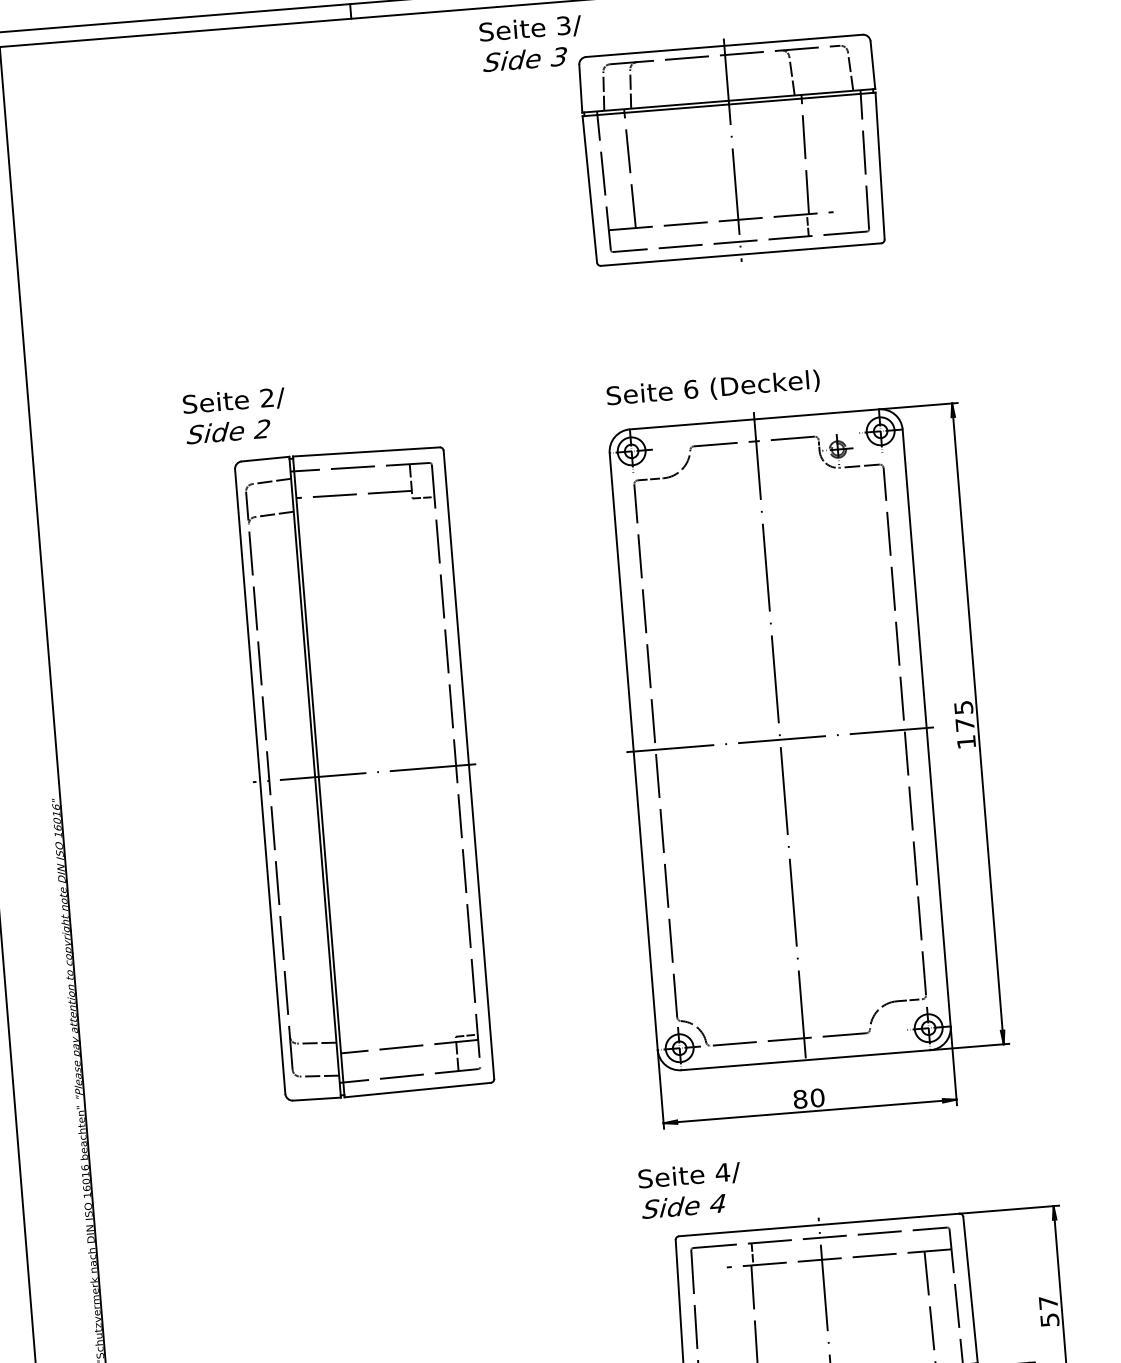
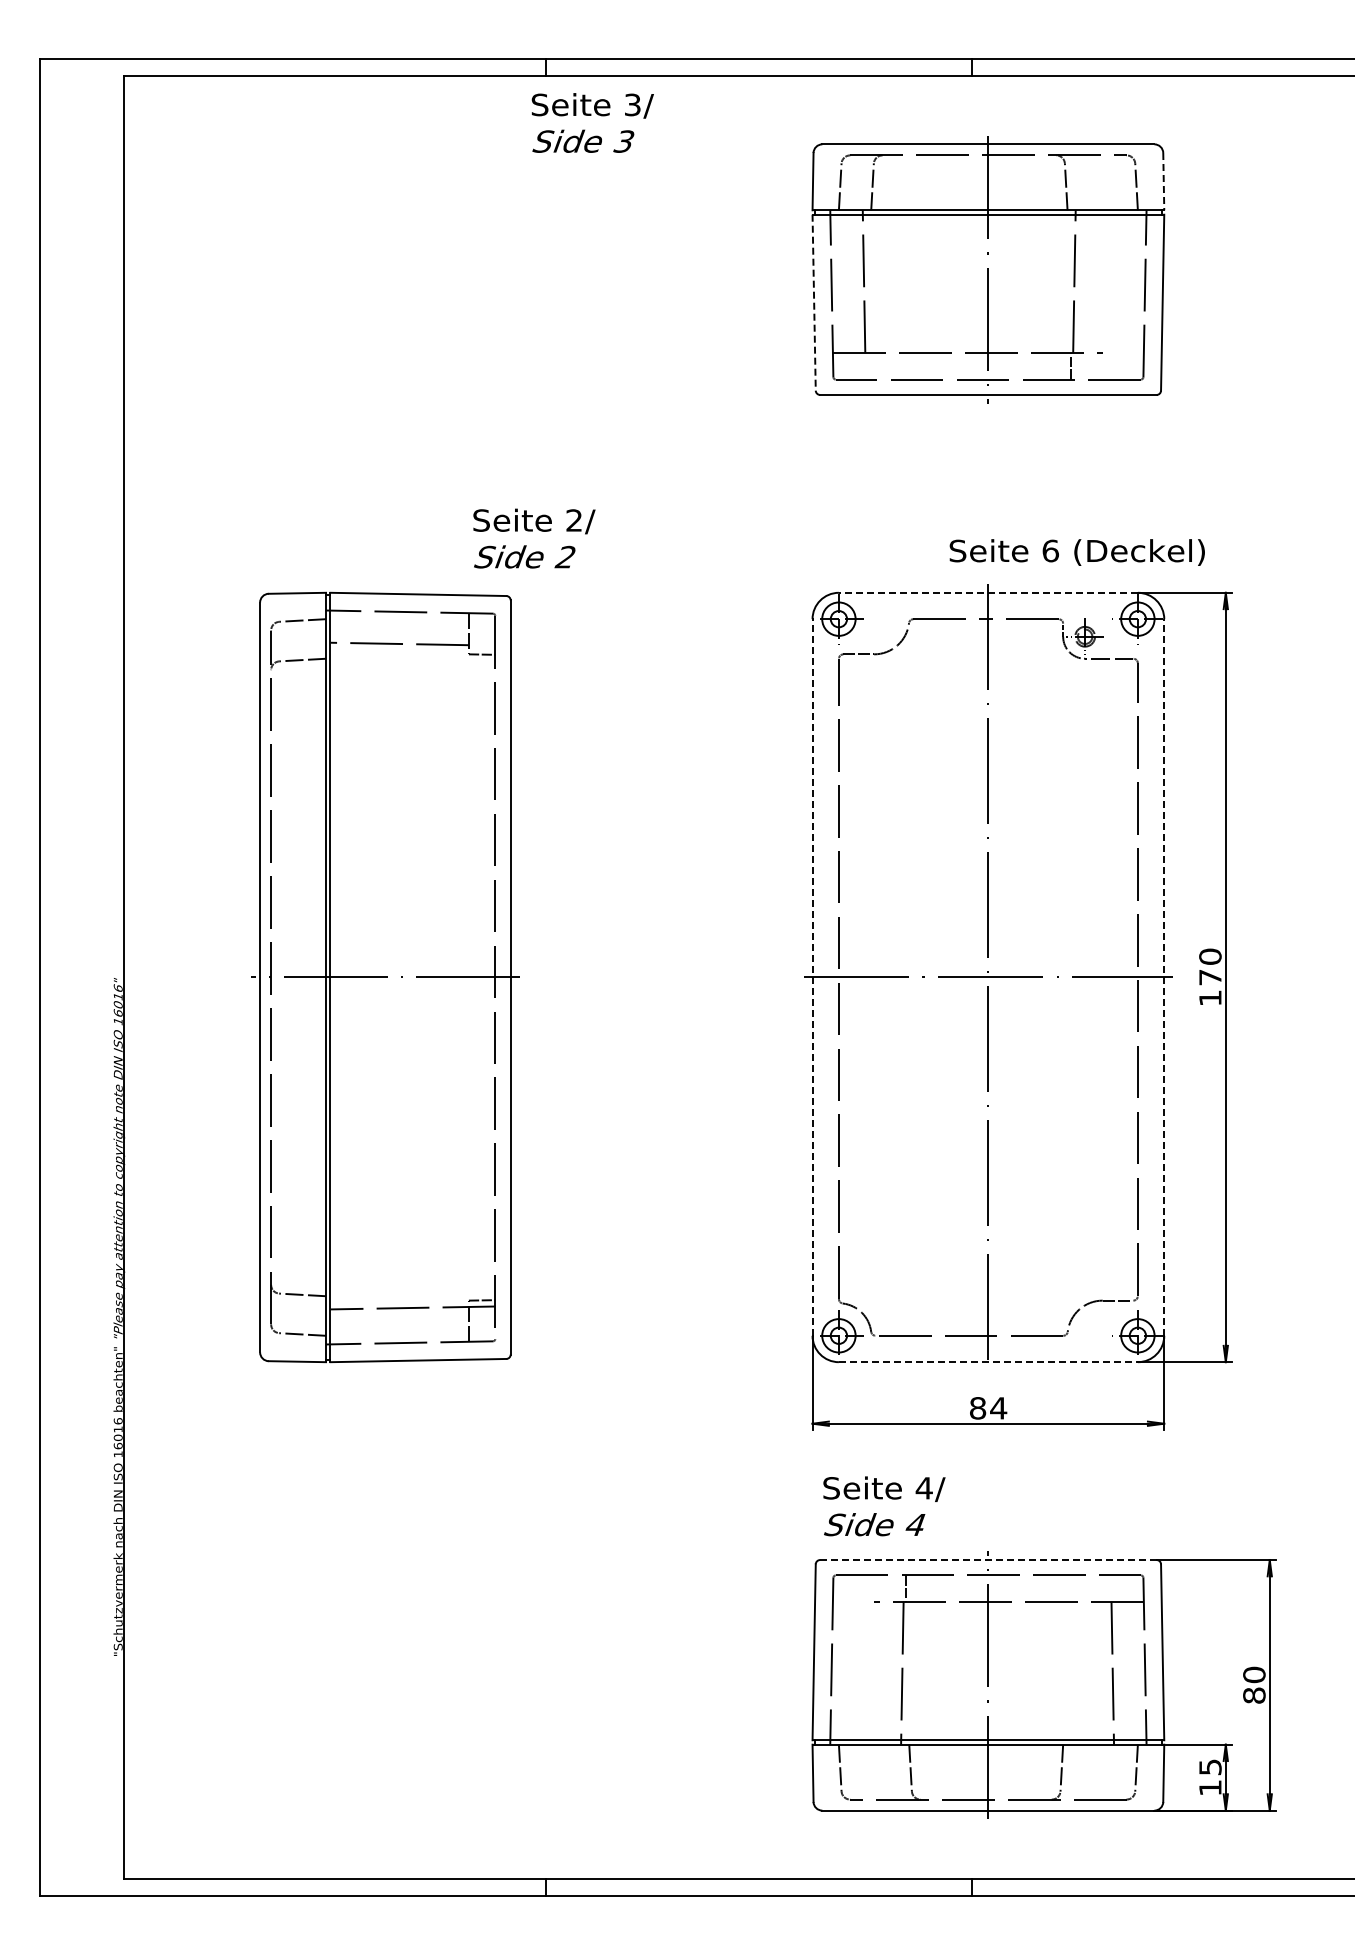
text: (531, 43) -> (592, 122), moved
line: (872, 65) -> (1163, 181), solid -> dashed
line: (590, 189) -> (814, 302), solid -> dashed
text: (712, 388) -> (1076, 552), moved
text: (235, 415) -> (534, 538), moved
line: (753, 419) -> (987, 592), solid -> dashed
text: (963, 707) -> (1210, 956), 175 -> 170
line: (926, 727) -> (1164, 977), solid -> dashed
line: (633, 751) -> (812, 977), solid -> dashed
part: (364, 773) -> (385, 977), moved
line: (806, 1060) -> (988, 1362), solid -> dashed
text: (817, 1098) -> (998, 1408), 80 -> 84
text: (690, 1190) -> (884, 1506), moved
line: (818, 1225) -> (987, 1560), solid -> dashed
text: (1049, 1310) -> (1254, 1684), 57 -> 80

